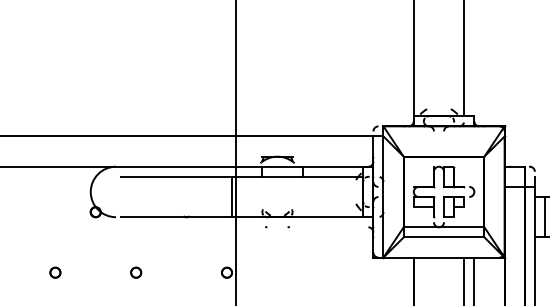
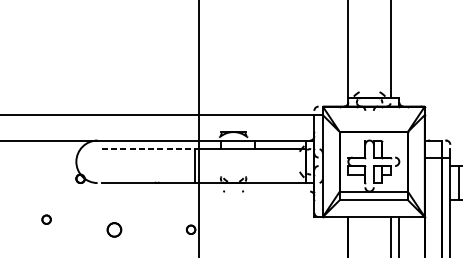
line: (176, 176) -> (148, 148), solid -> dashed
part: (55, 272) -> (46, 219), moved
part: (136, 272) -> (114, 229), size x1.6

